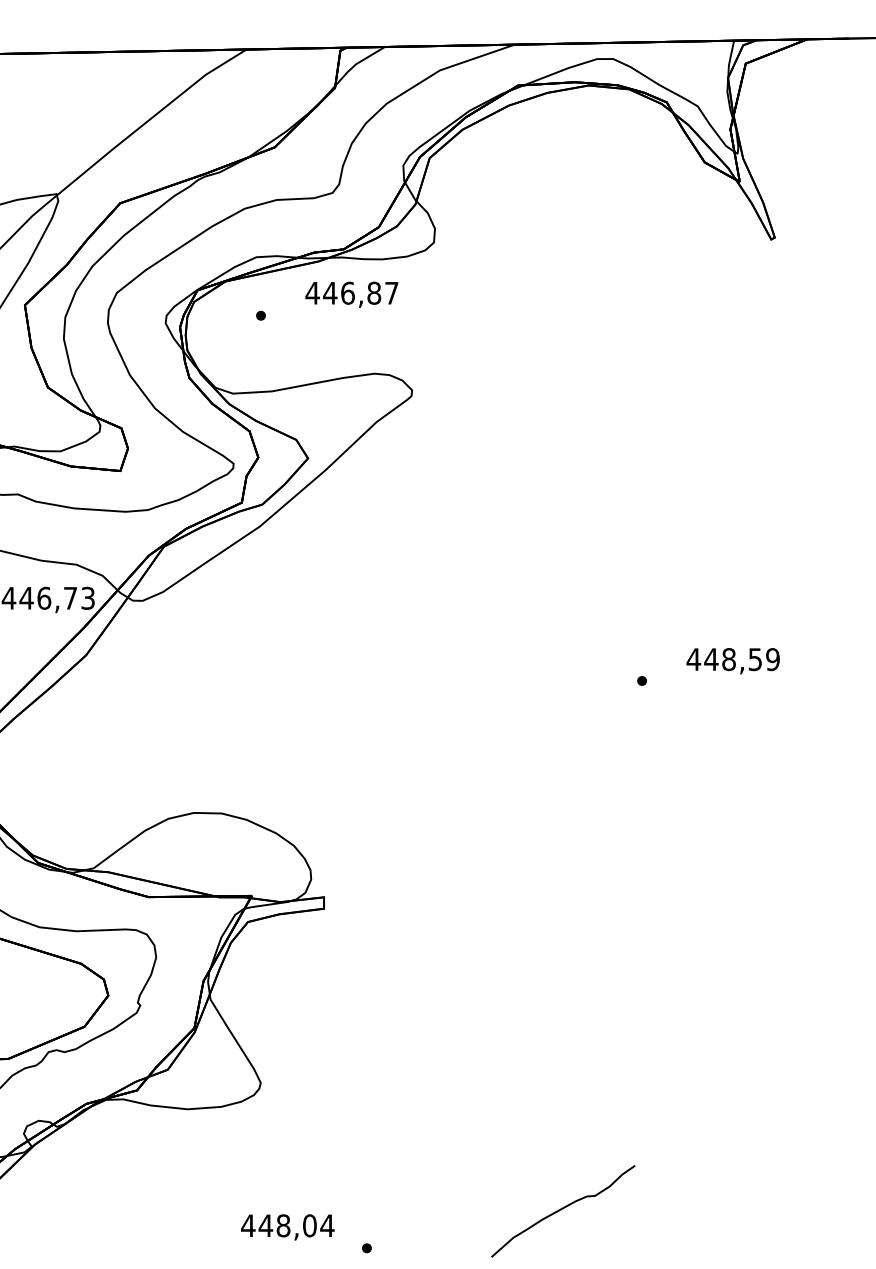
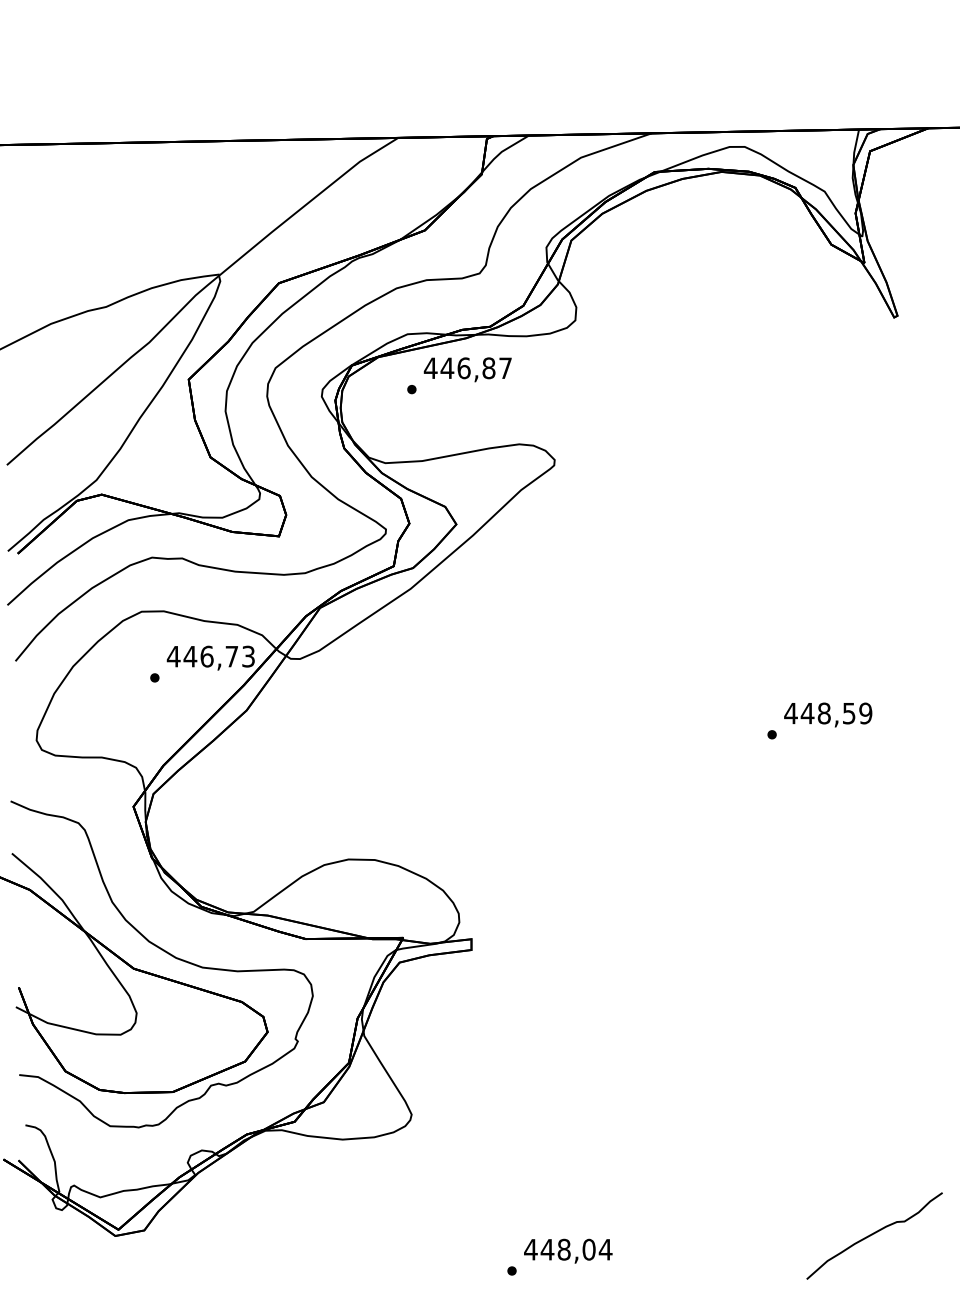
text: (351, 294) -> (467, 369), moved
text: (733, 660) -> (828, 714), moved
curve: (563, 1209) -> (874, 1234), moved
text: (288, 1226) -> (568, 1250), moved

